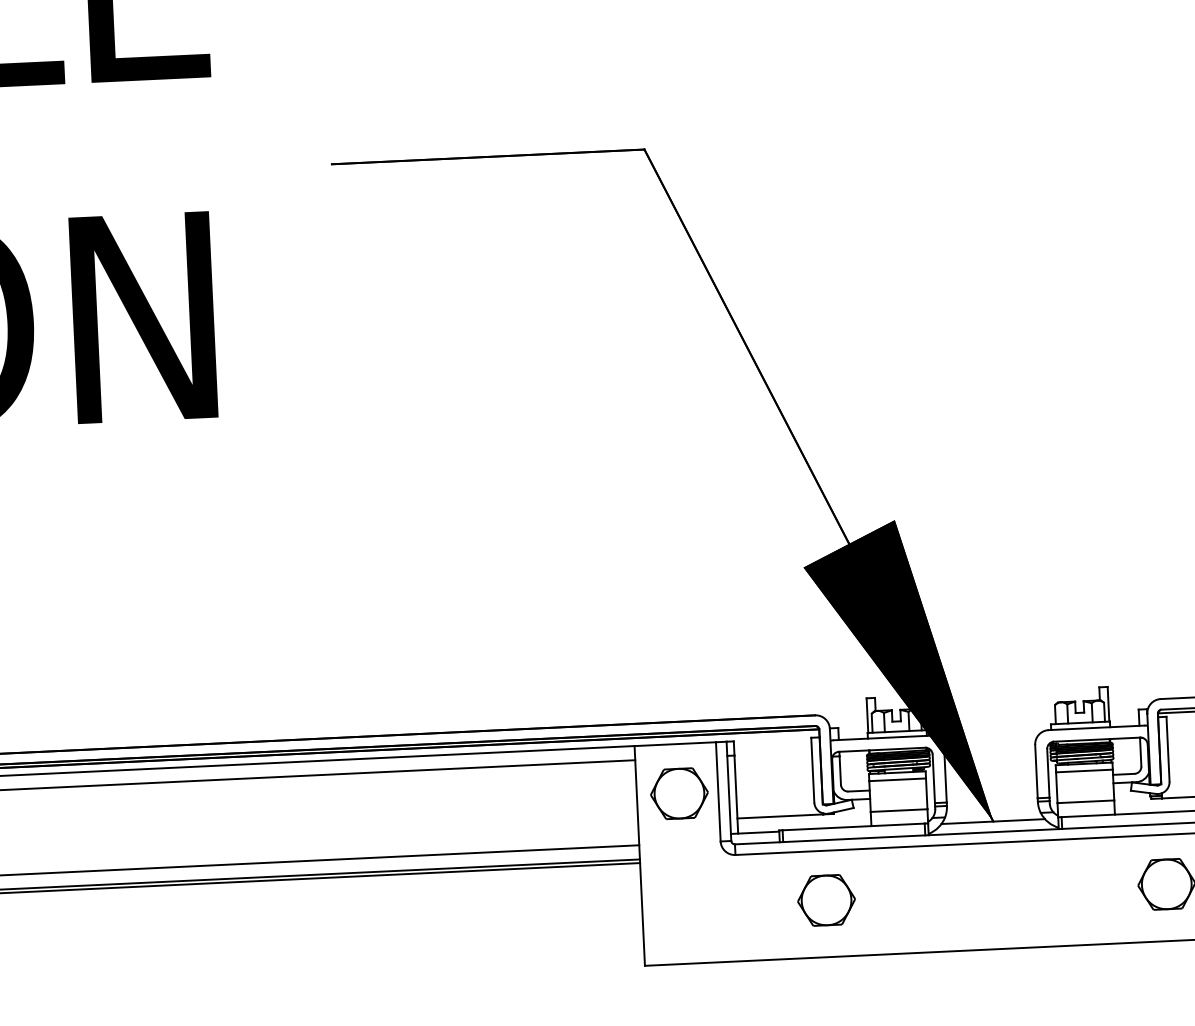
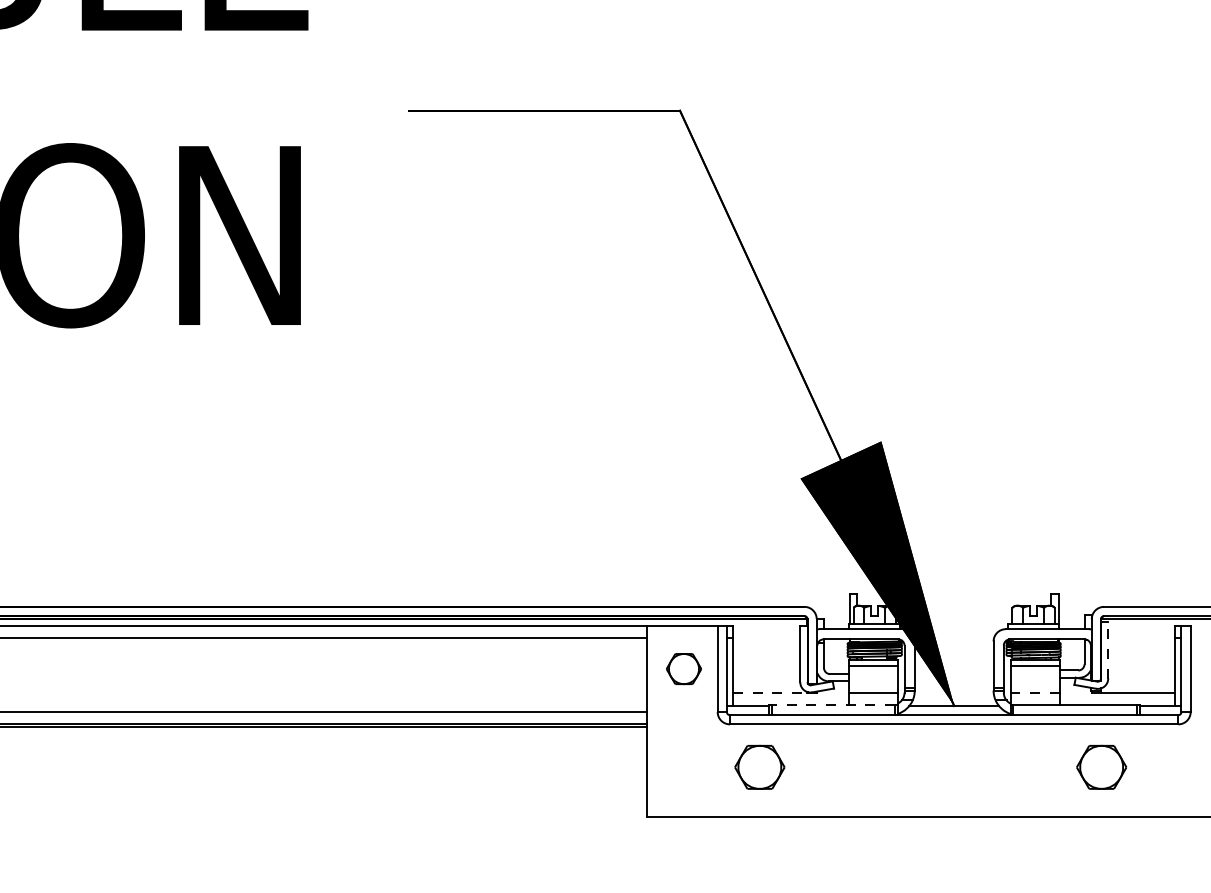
line: (1168, 749) -> (1108, 650), solid -> dashed
part: (678, 793) -> (683, 668), size x0.7
line: (1086, 801) -> (1035, 692), solid -> dashed
line: (780, 815) -> (770, 692), solid -> dashed
line: (853, 826) -> (833, 704), solid -> dashed
part: (826, 899) -> (759, 766), moved

